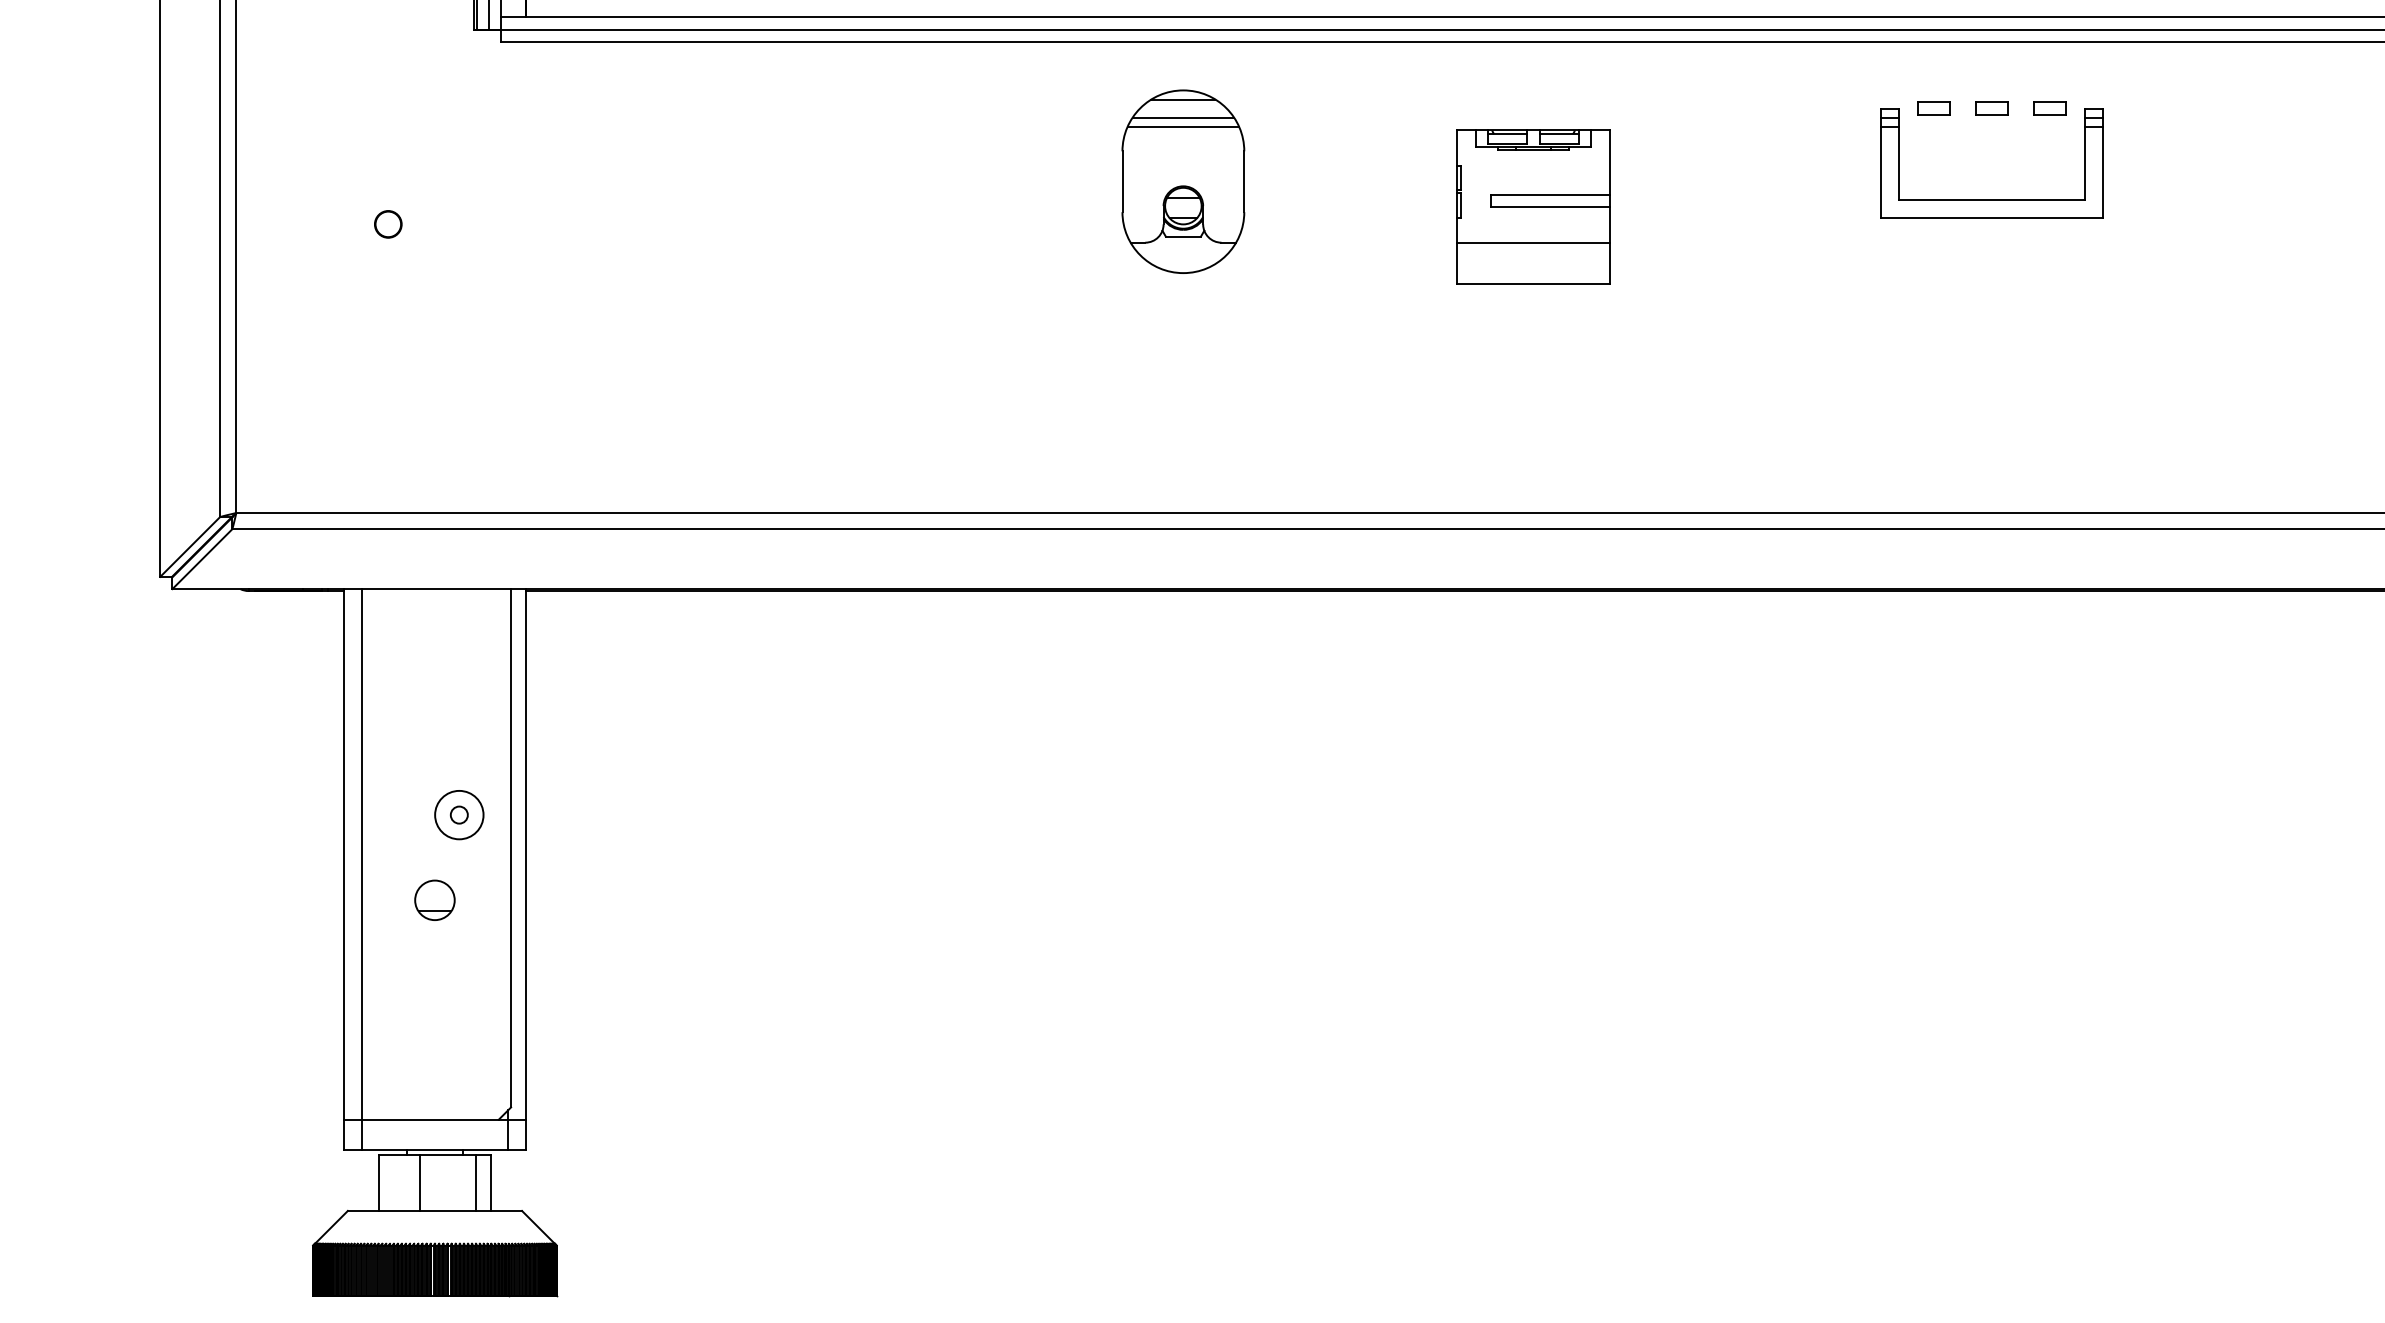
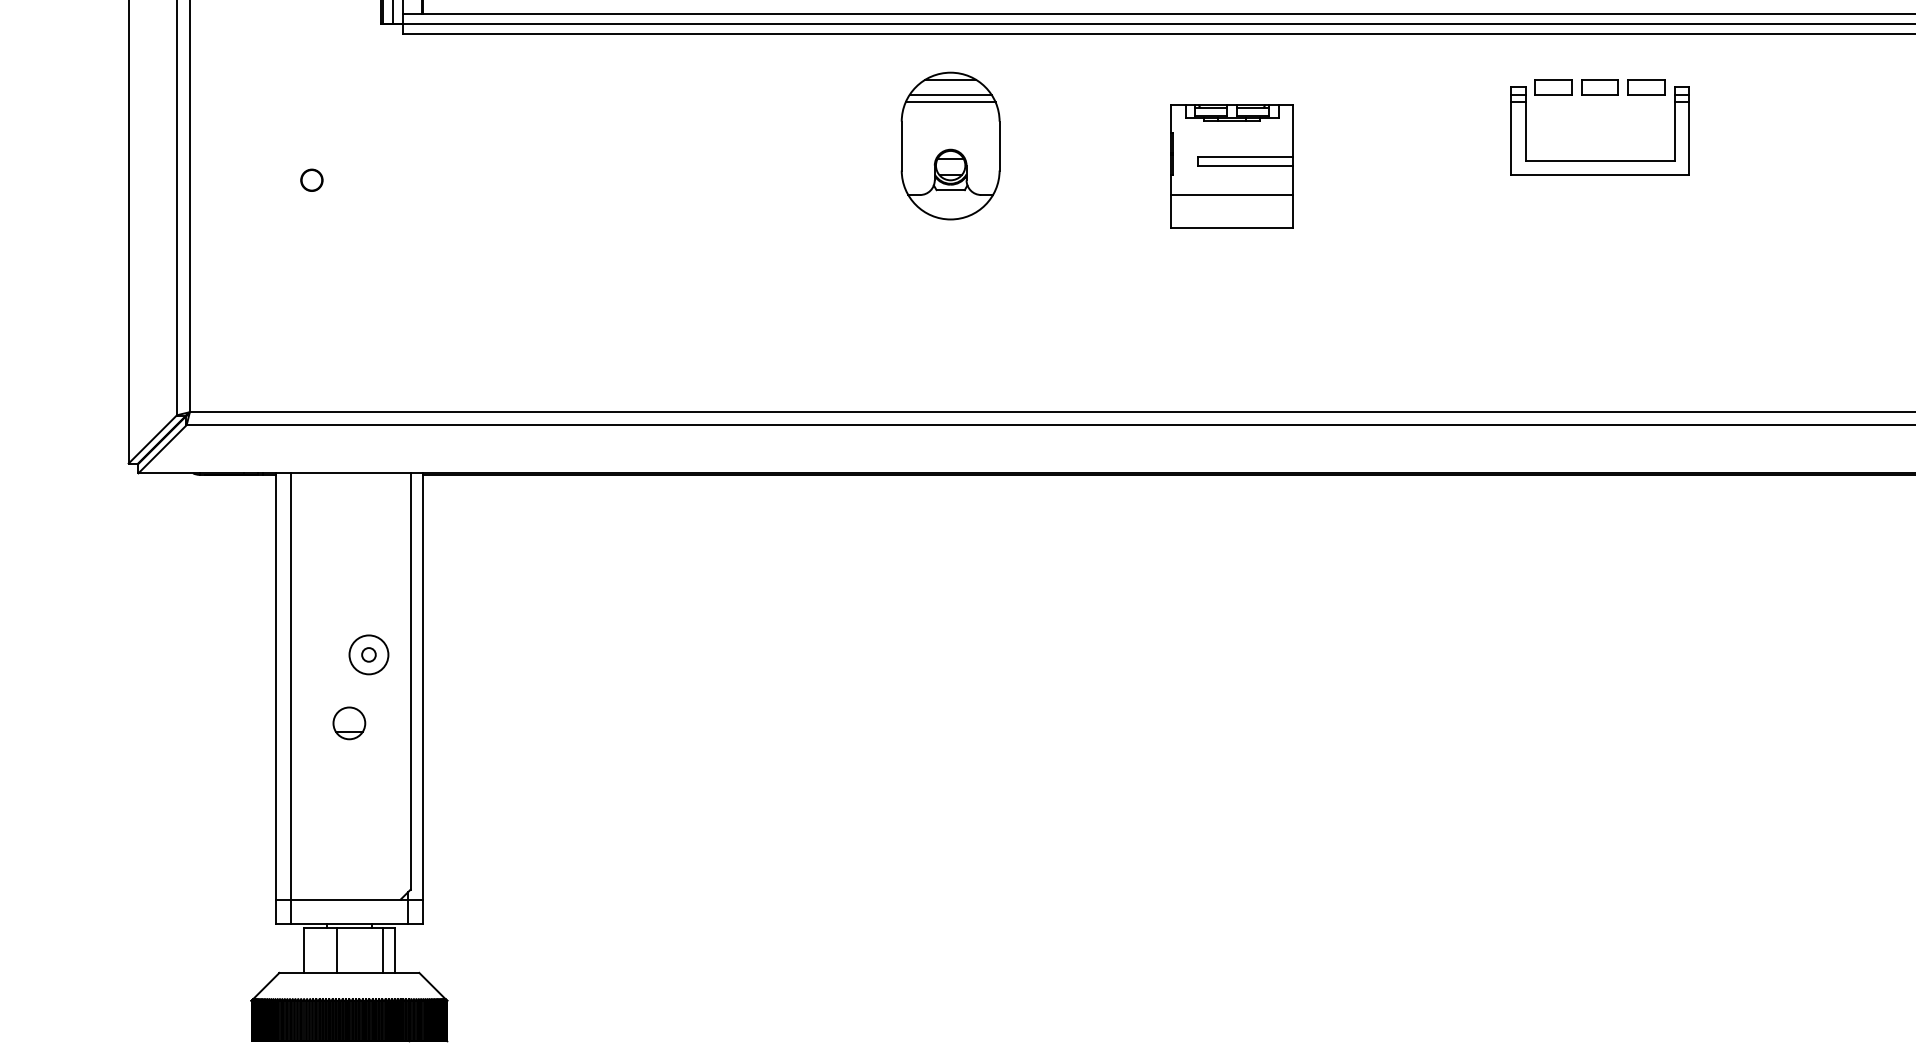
part: (1933, 108) -> (1553, 87), size x1.43
part: (1991, 108) -> (1599, 87), size x1.43
part: (2049, 108) -> (1646, 87), size x1.43

